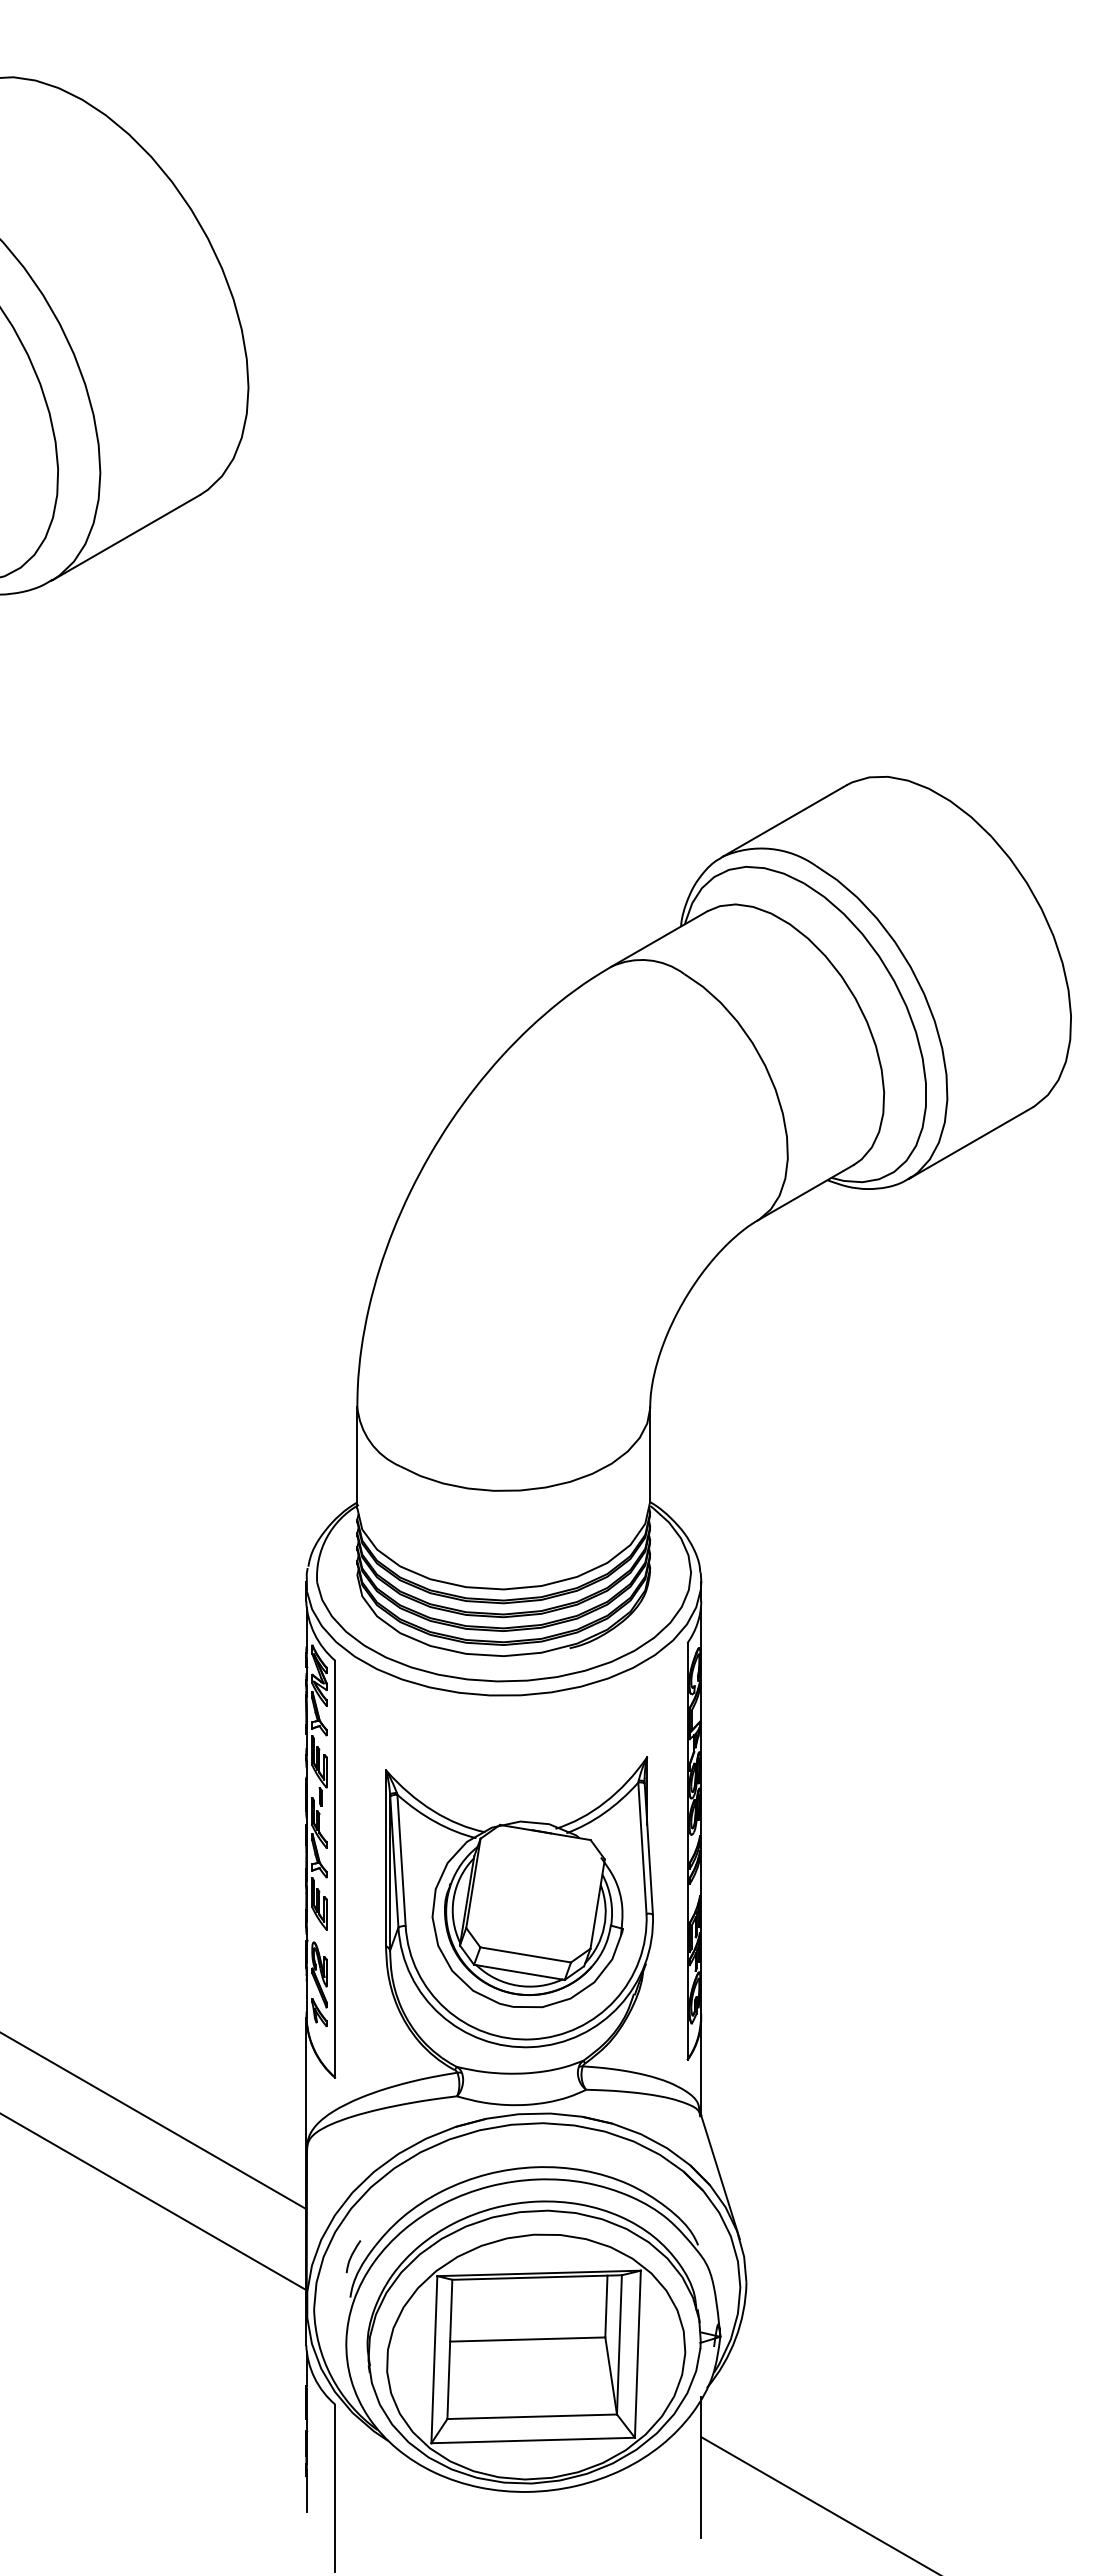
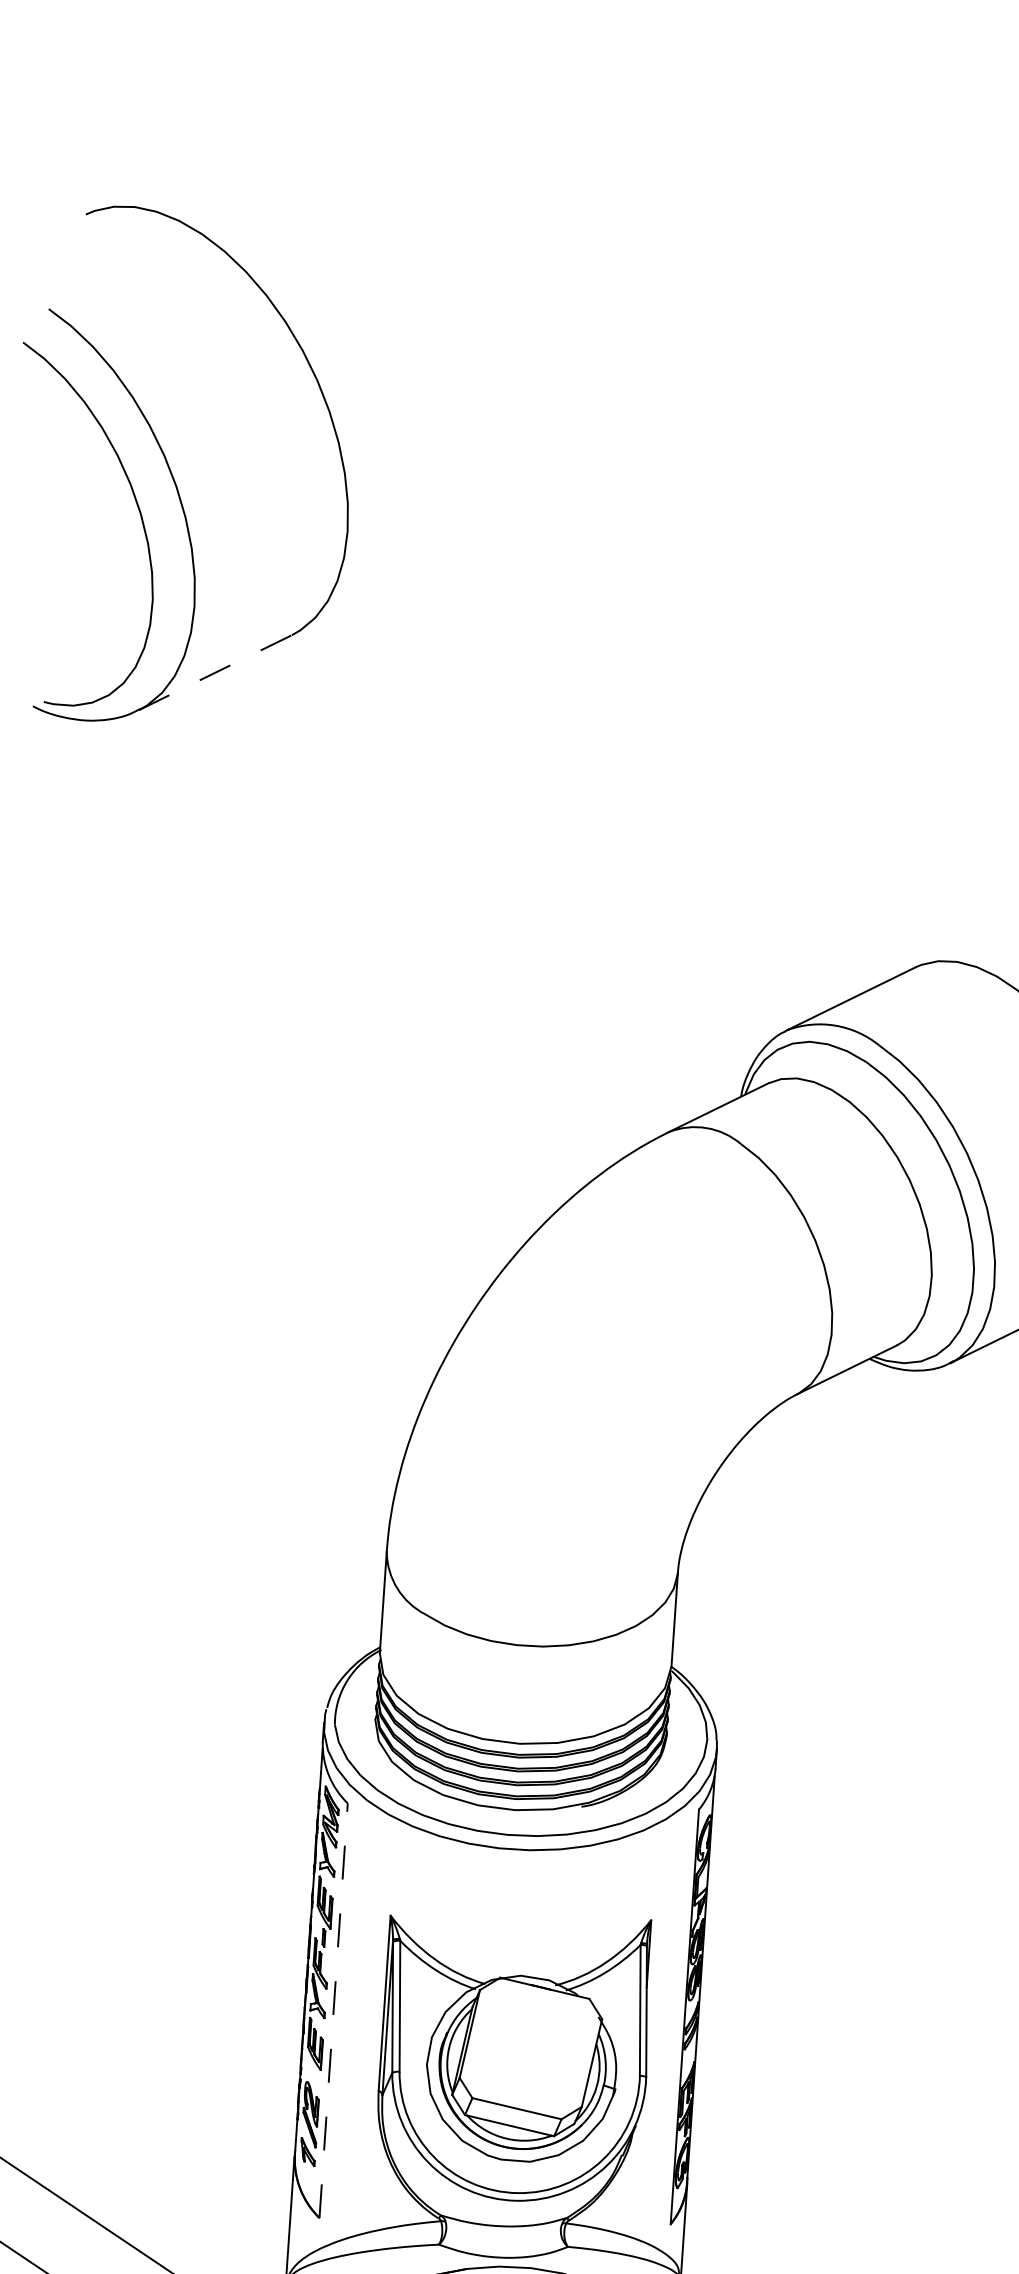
line: (125, 537) -> (215, 672), solid -> dashed
line: (335, 1869) -> (333, 2010), solid -> dashed

